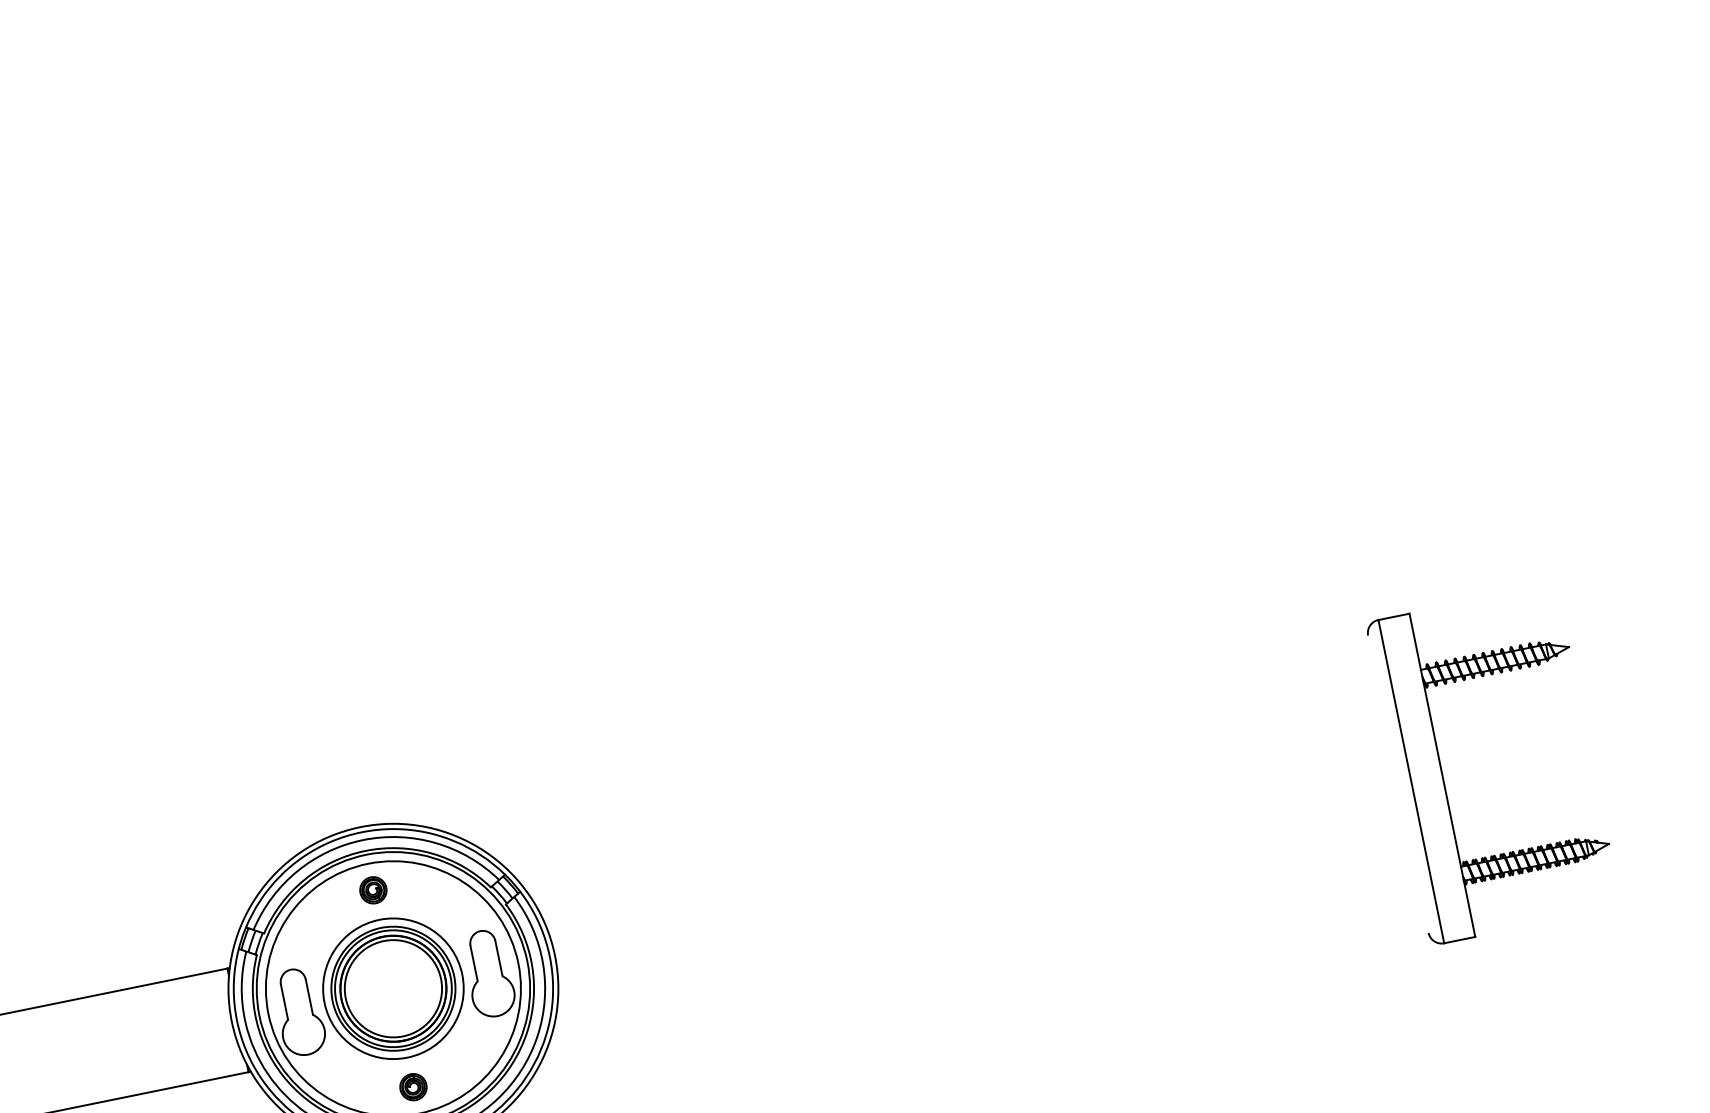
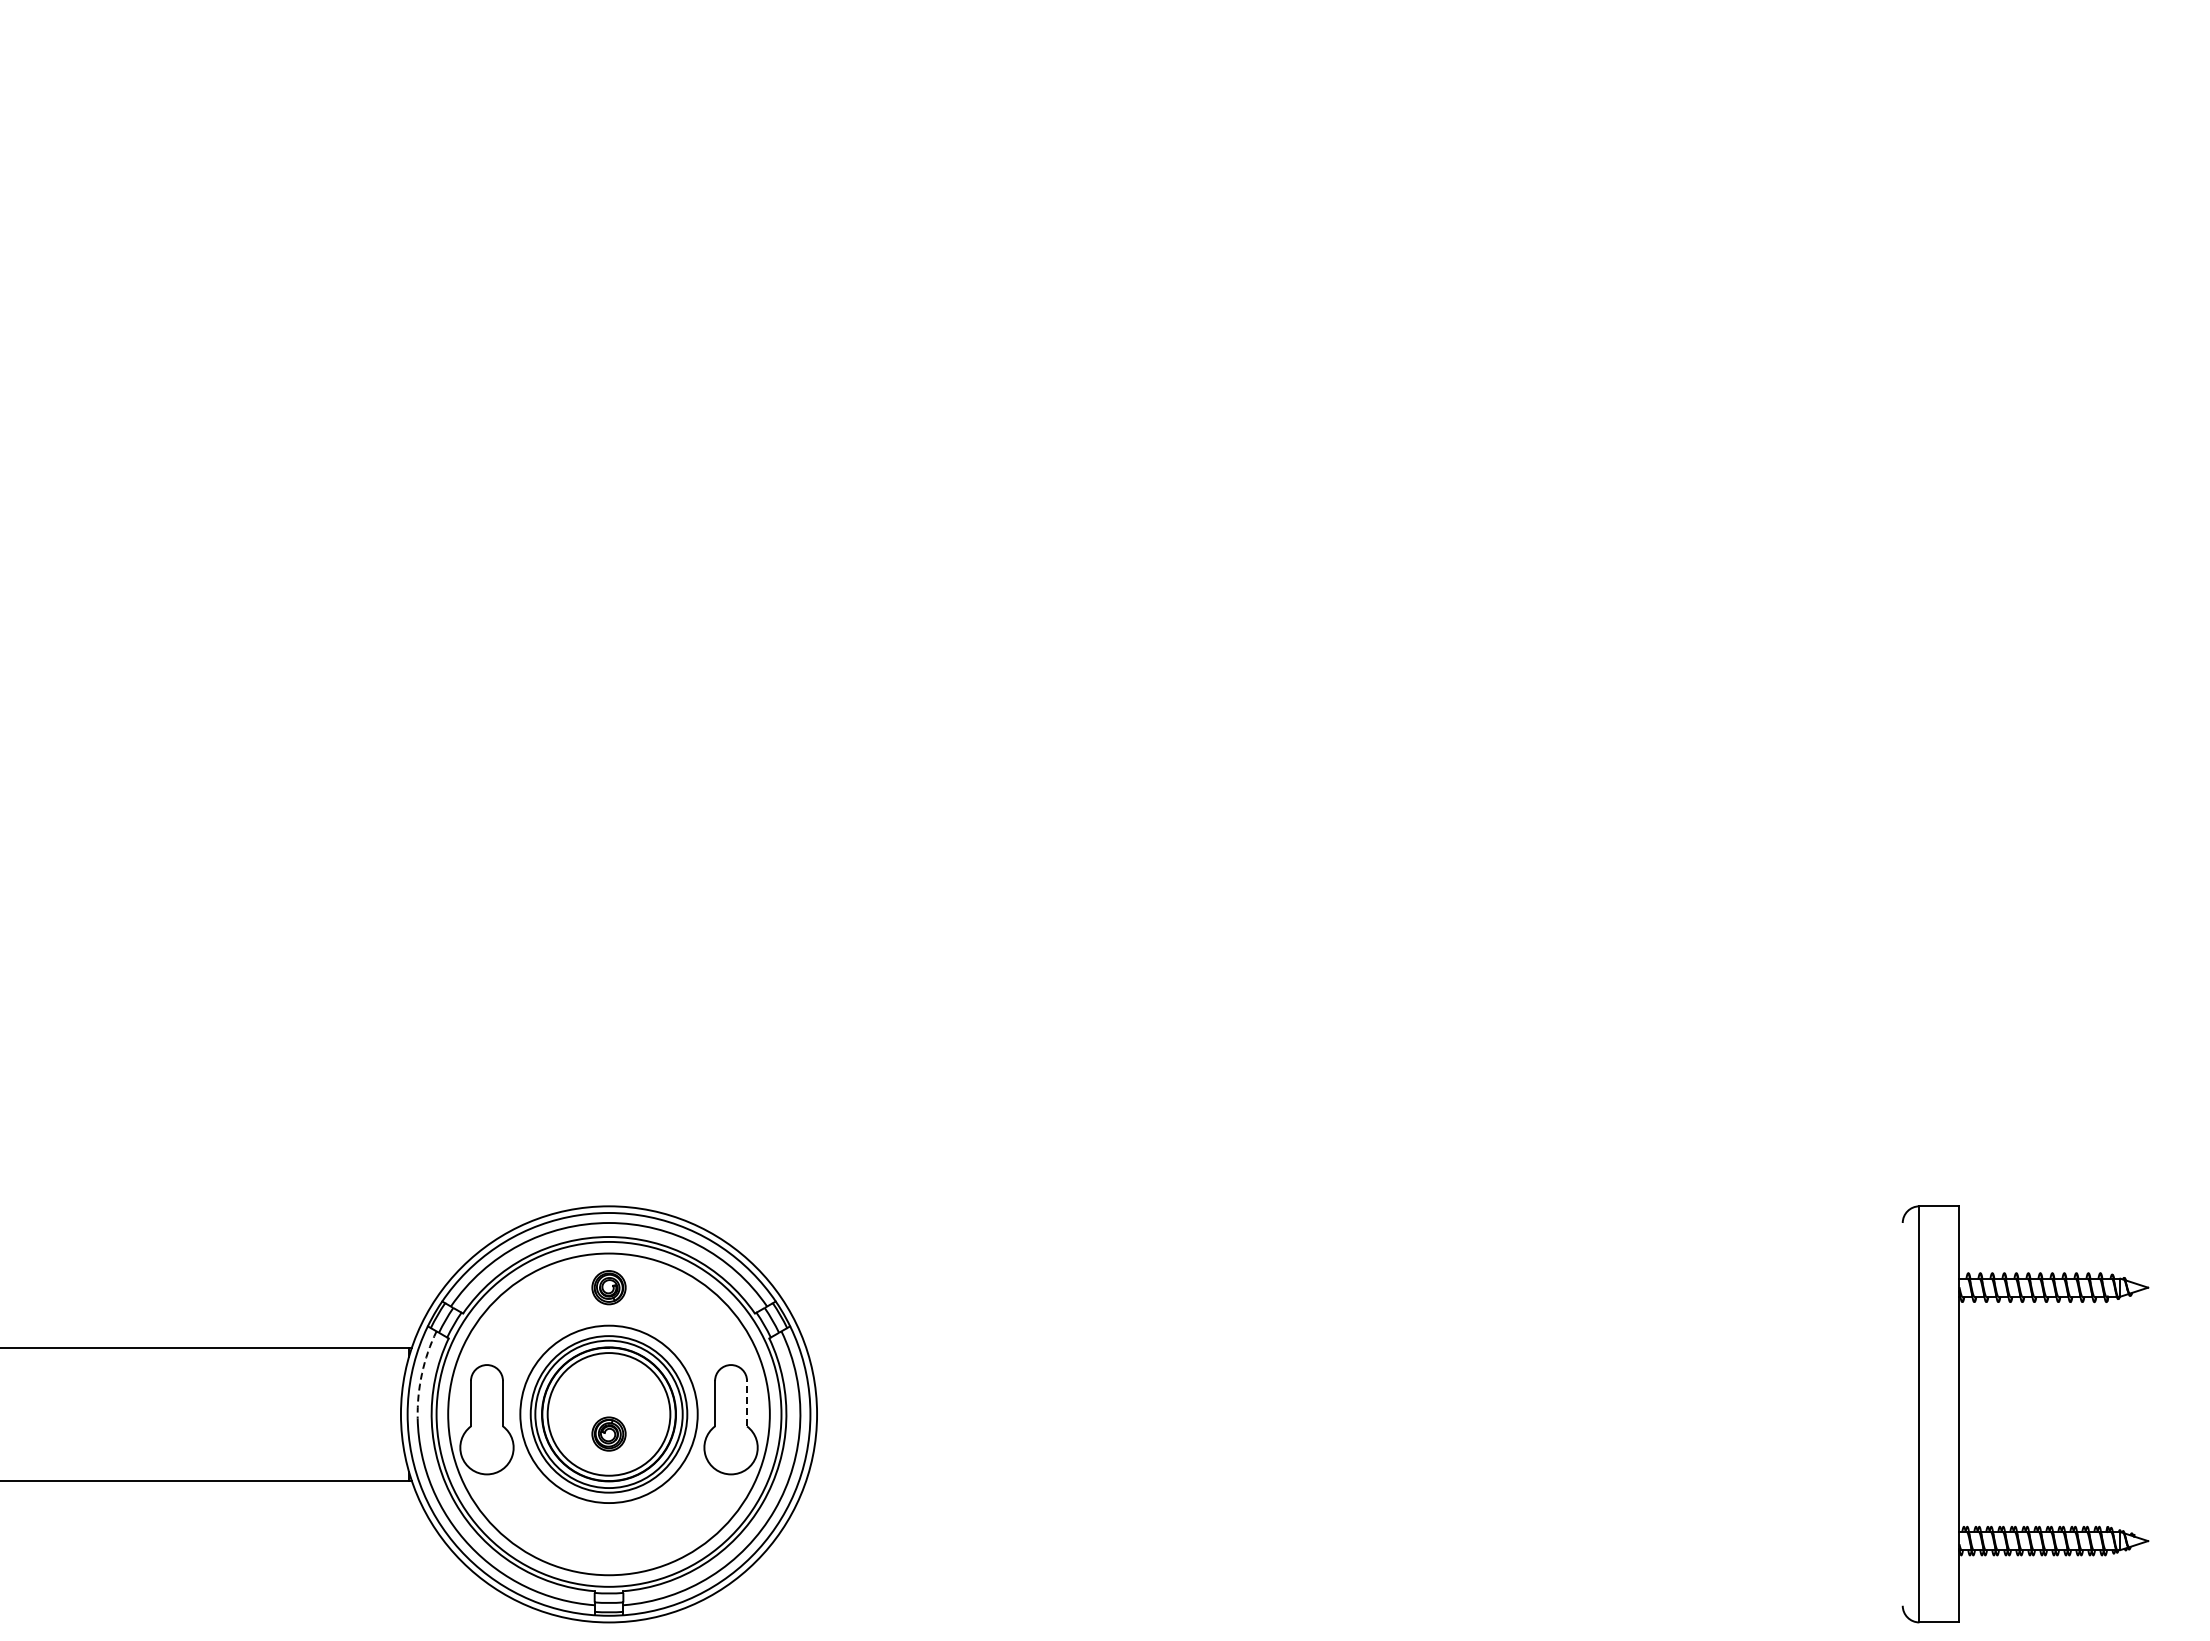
line: (499, 958) -> (747, 1403), solid -> dashed
arc: (241, 986) -> (421, 1373), solid -> dashed
part: (412, 1086) -> (608, 1433), moved

